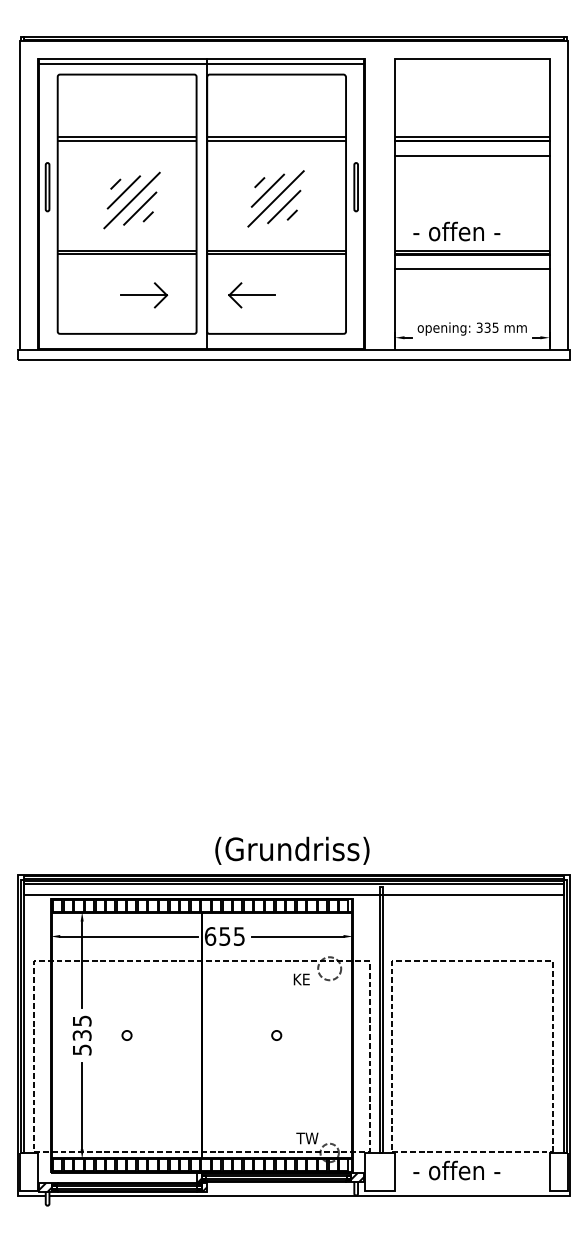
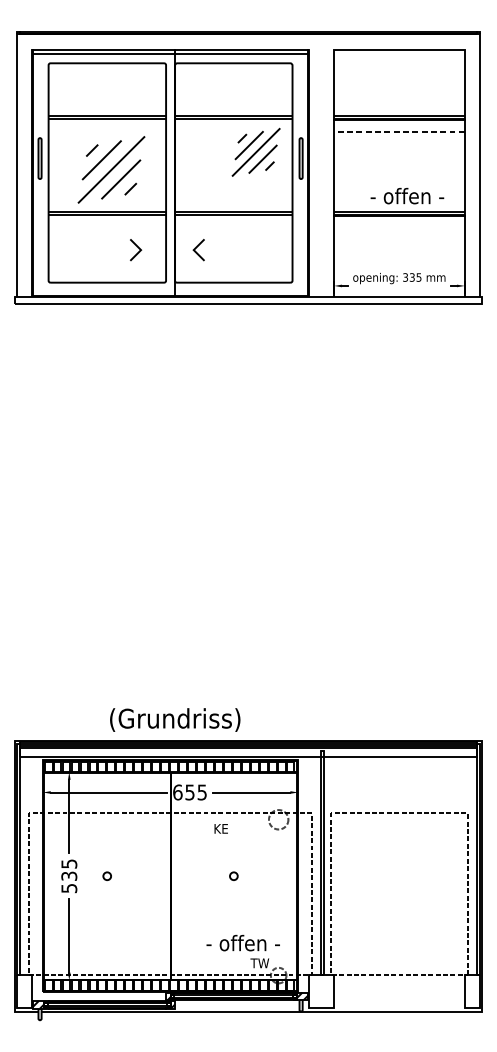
line: (471, 155) -> (398, 131), solid -> dashed
part: (275, 198) -> (255, 152), moved
part: (131, 200) -> (111, 169), size x1.4
text: (456, 231) -> (407, 196), moved
line: (472, 268) -> (399, 227), removed
line: (143, 295) -> (121, 250), removed
line: (252, 295) -> (213, 250), removed
text: (292, 850) -> (175, 719), moved
text: (301, 979) -> (221, 828), moved
text: (456, 1170) -> (243, 943), moved

